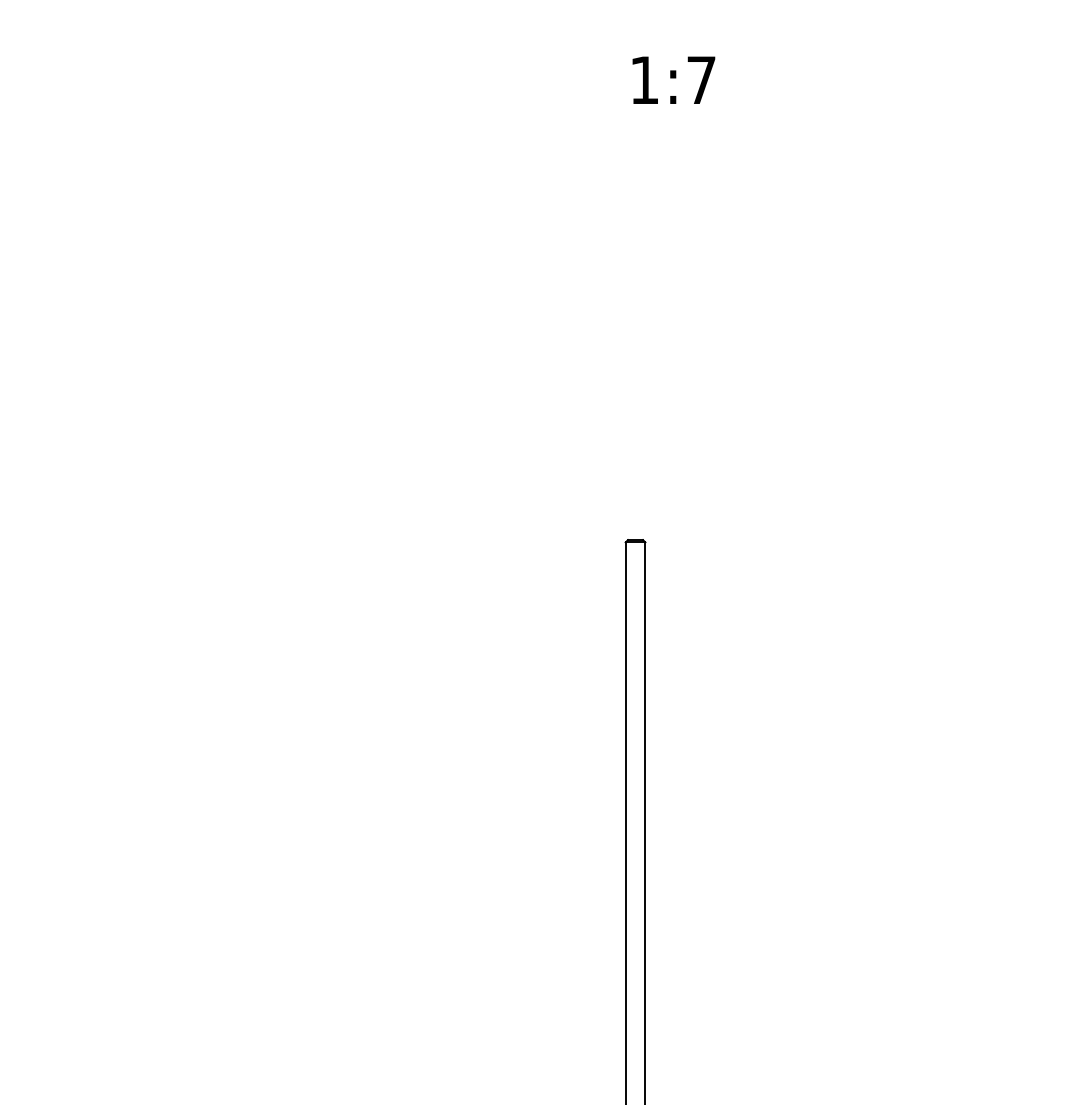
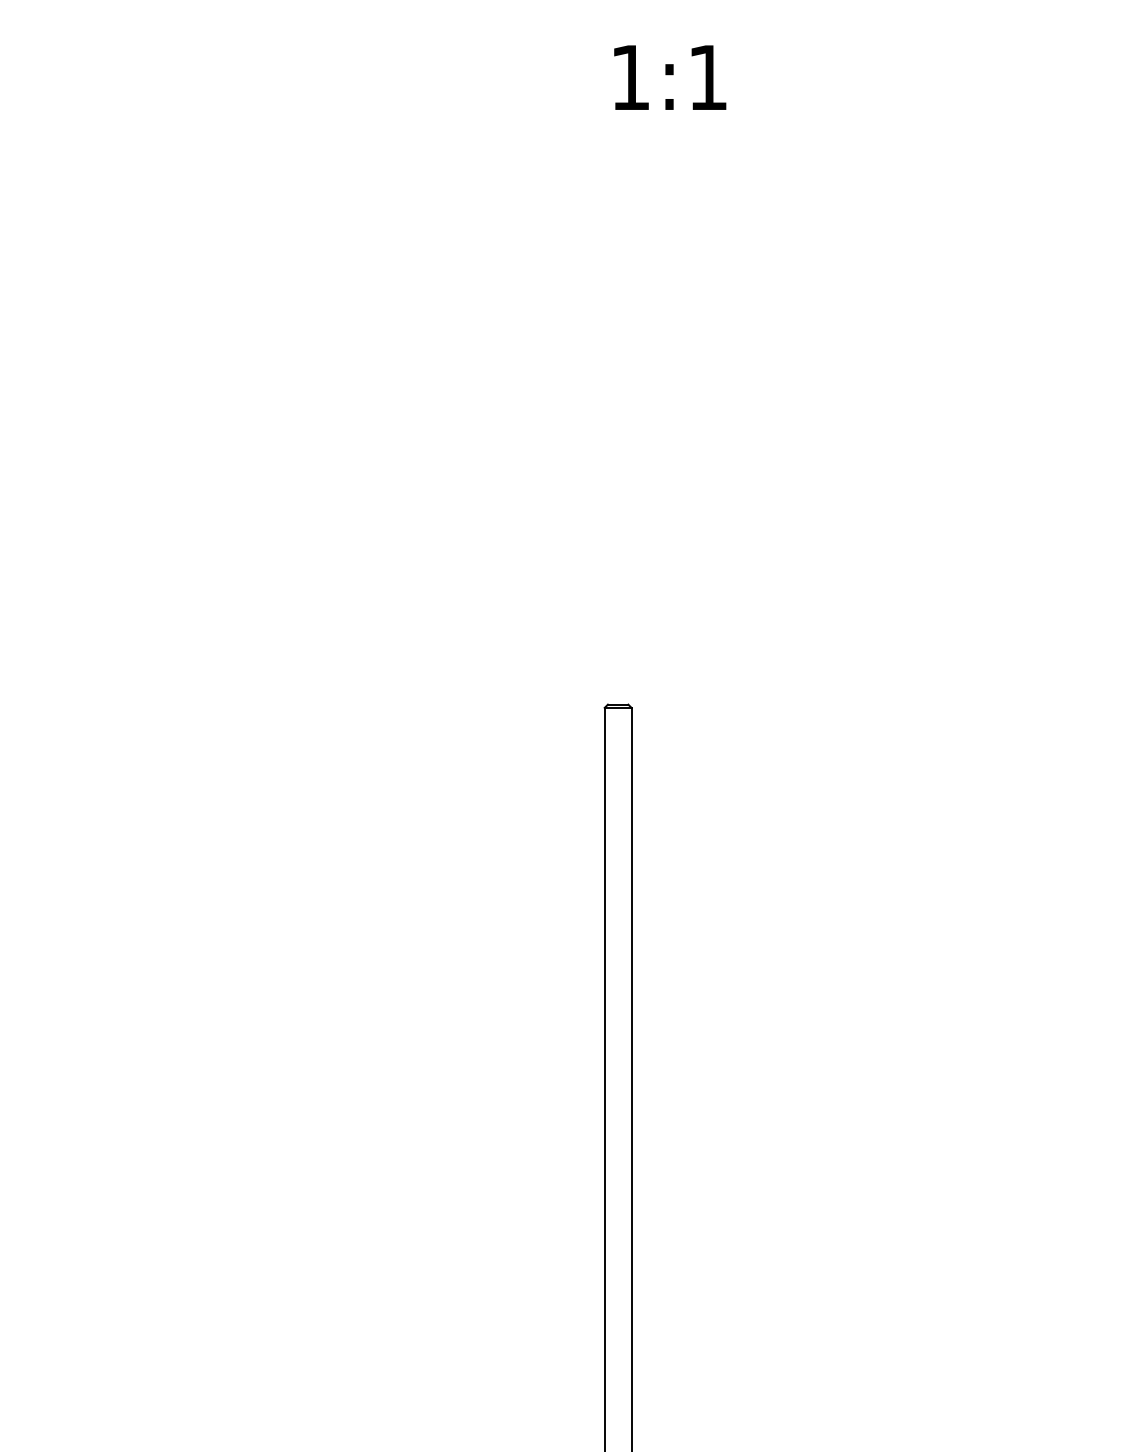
text: (701, 79) -> (708, 76), 1:7 -> 1:1

